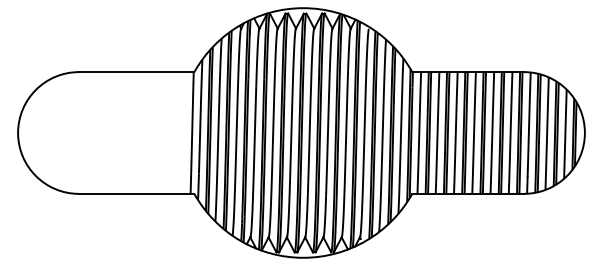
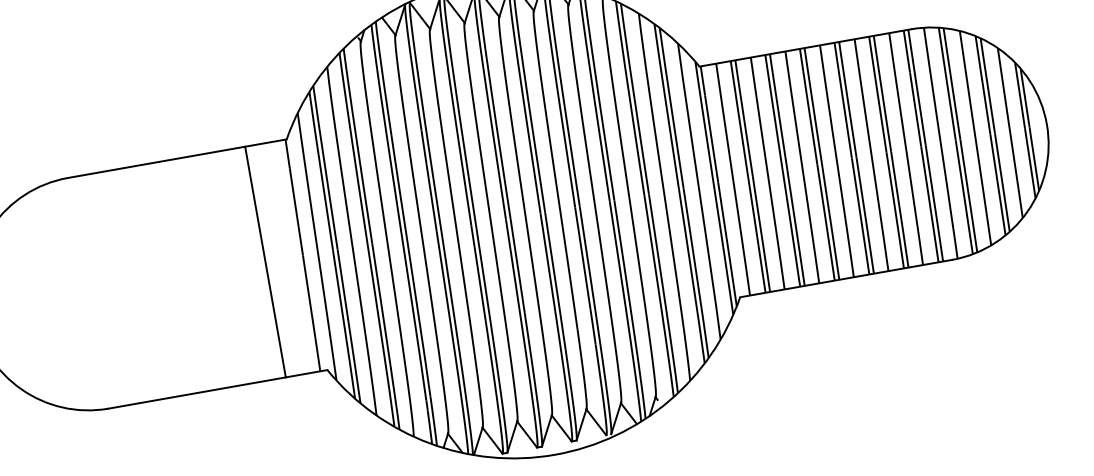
line: (172, 132) -> (265, 261), added

